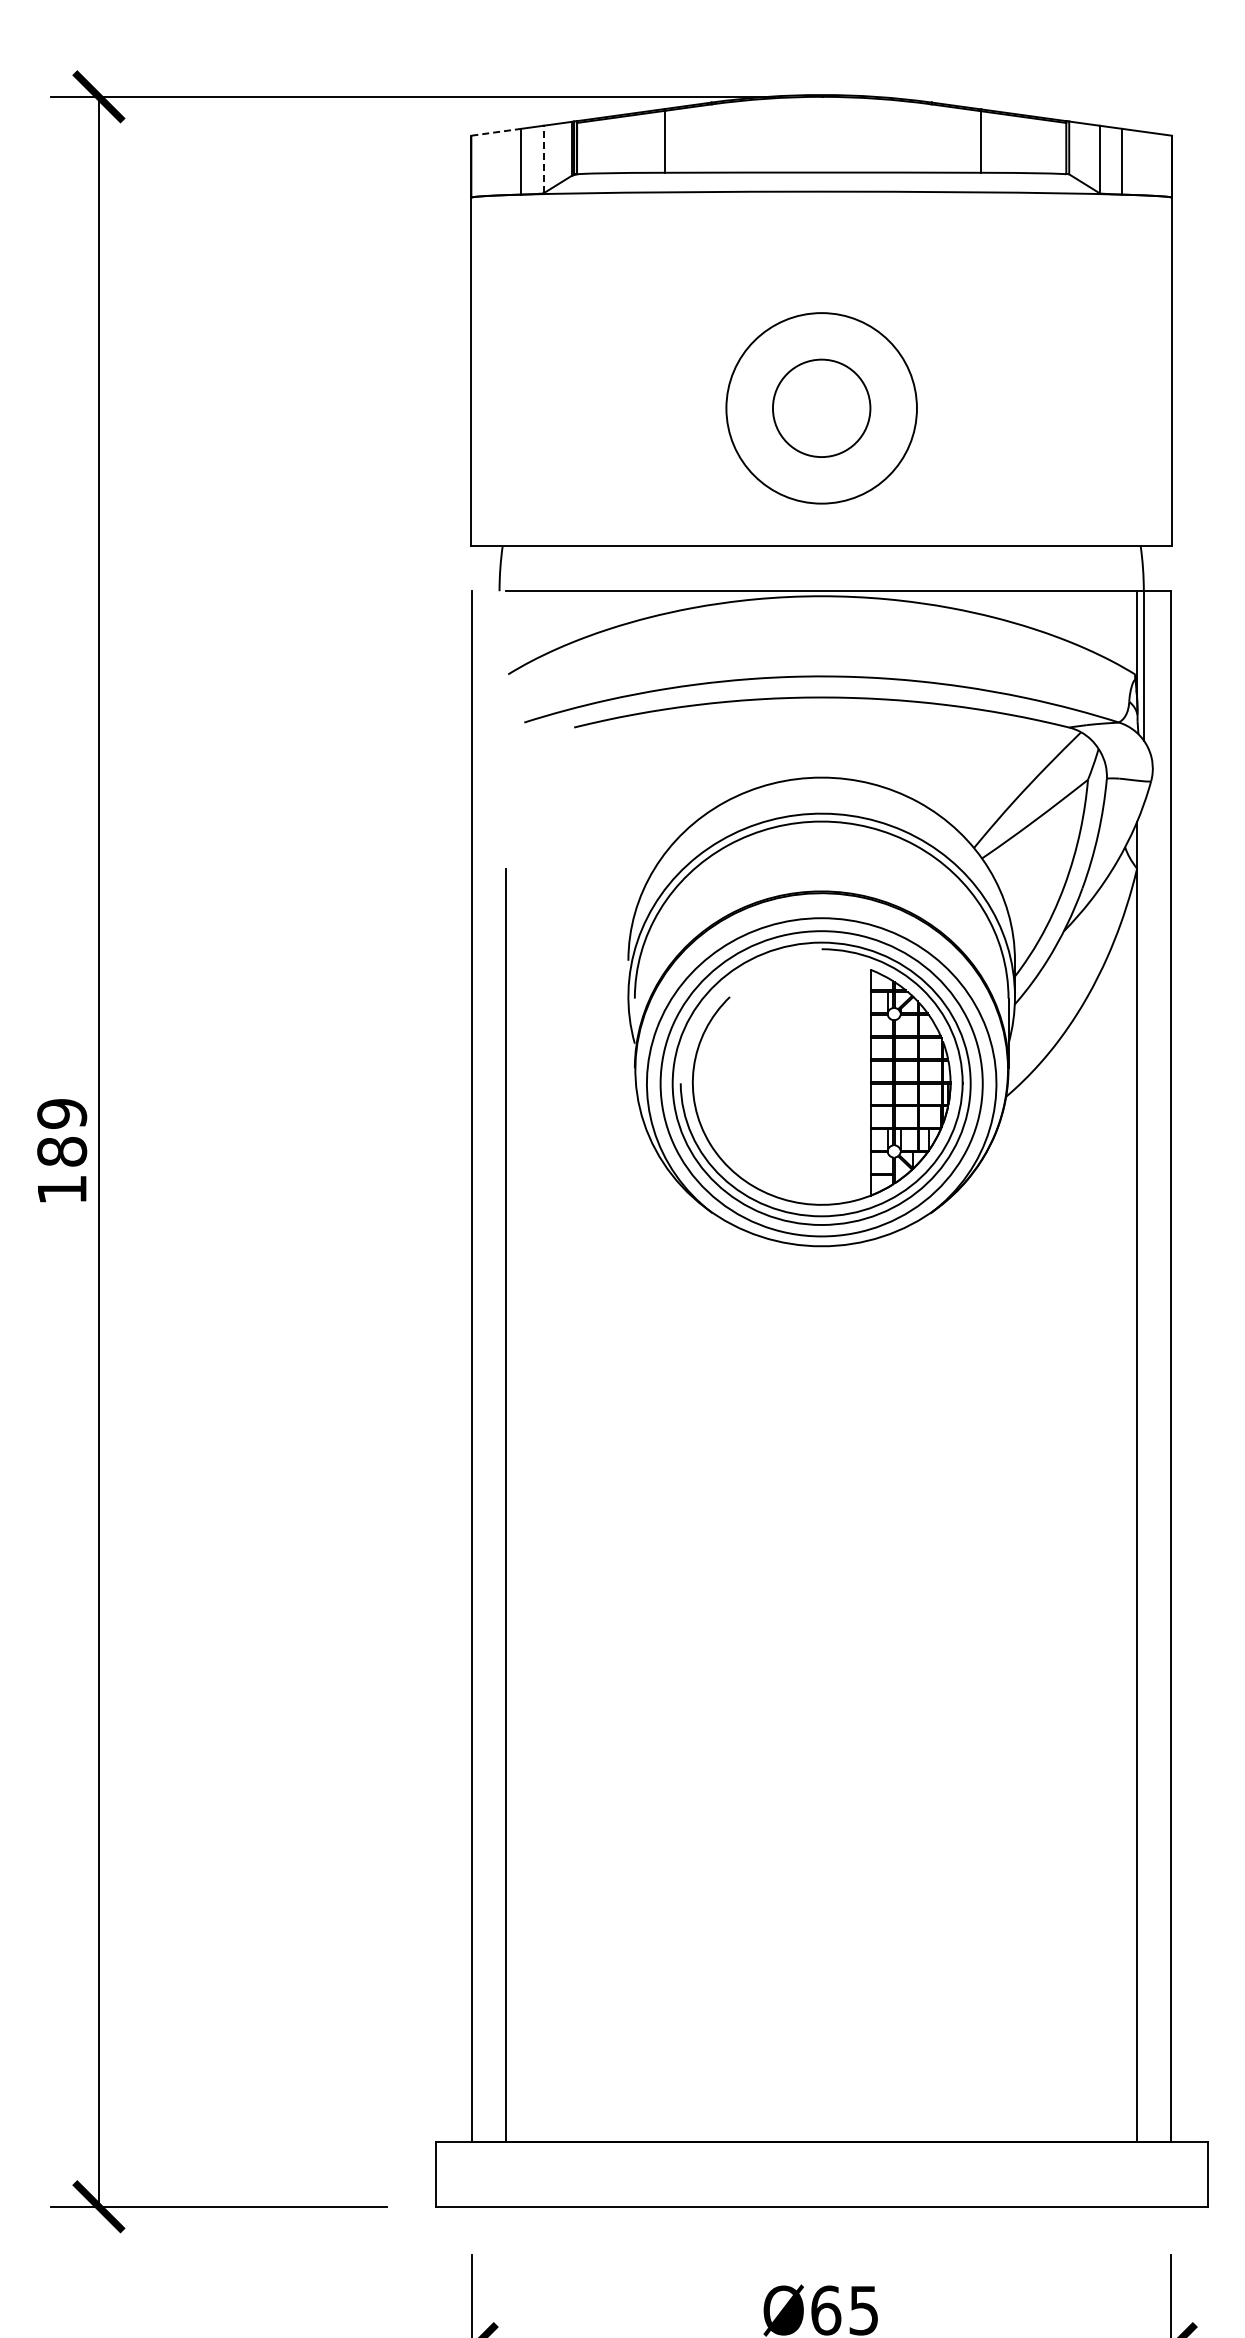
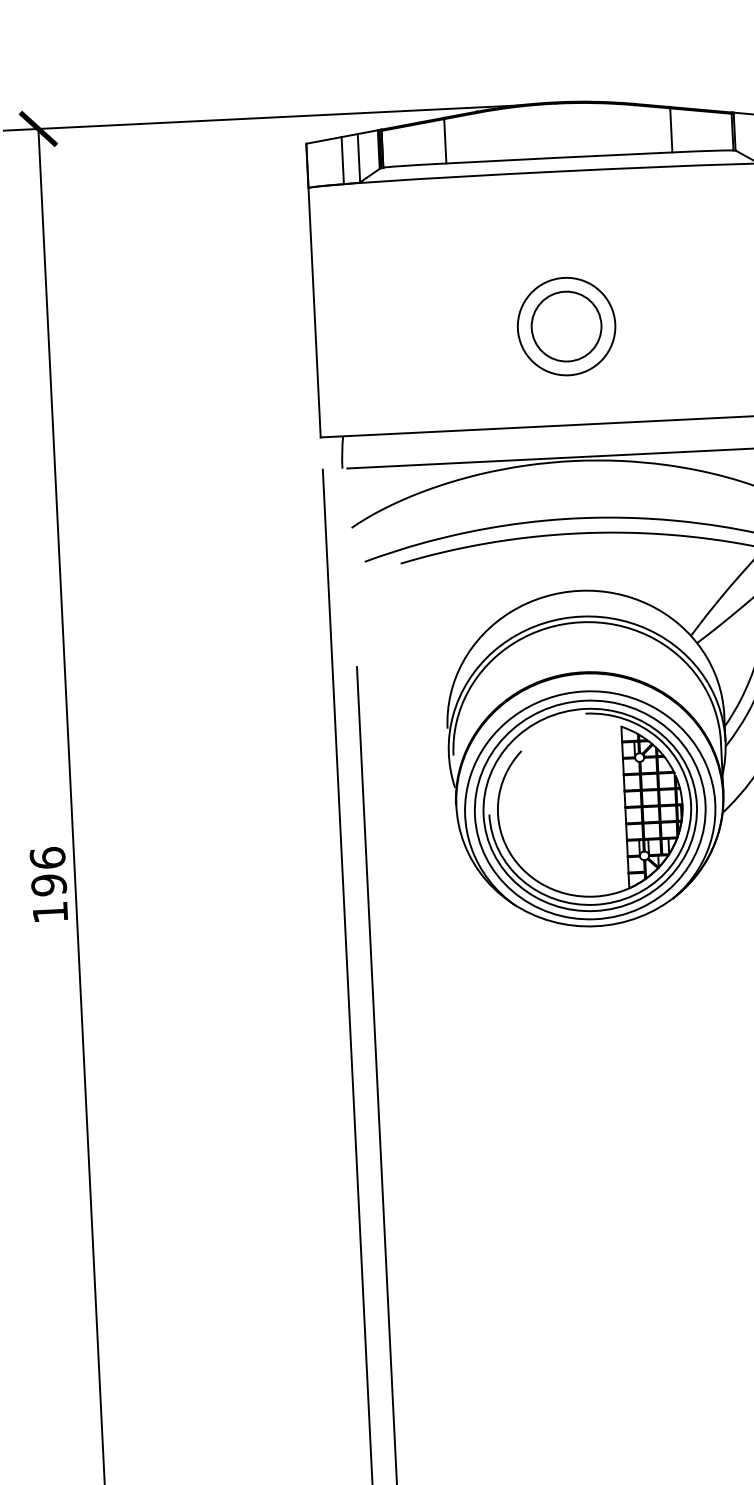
line: (496, 132) -> (324, 140), dashed -> solid
line: (543, 159) -> (358, 158), dashed -> solid
circle: (821, 408) -> (566, 326), size x0.71
text: (62, 1132) -> (48, 871), 189 -> 196

